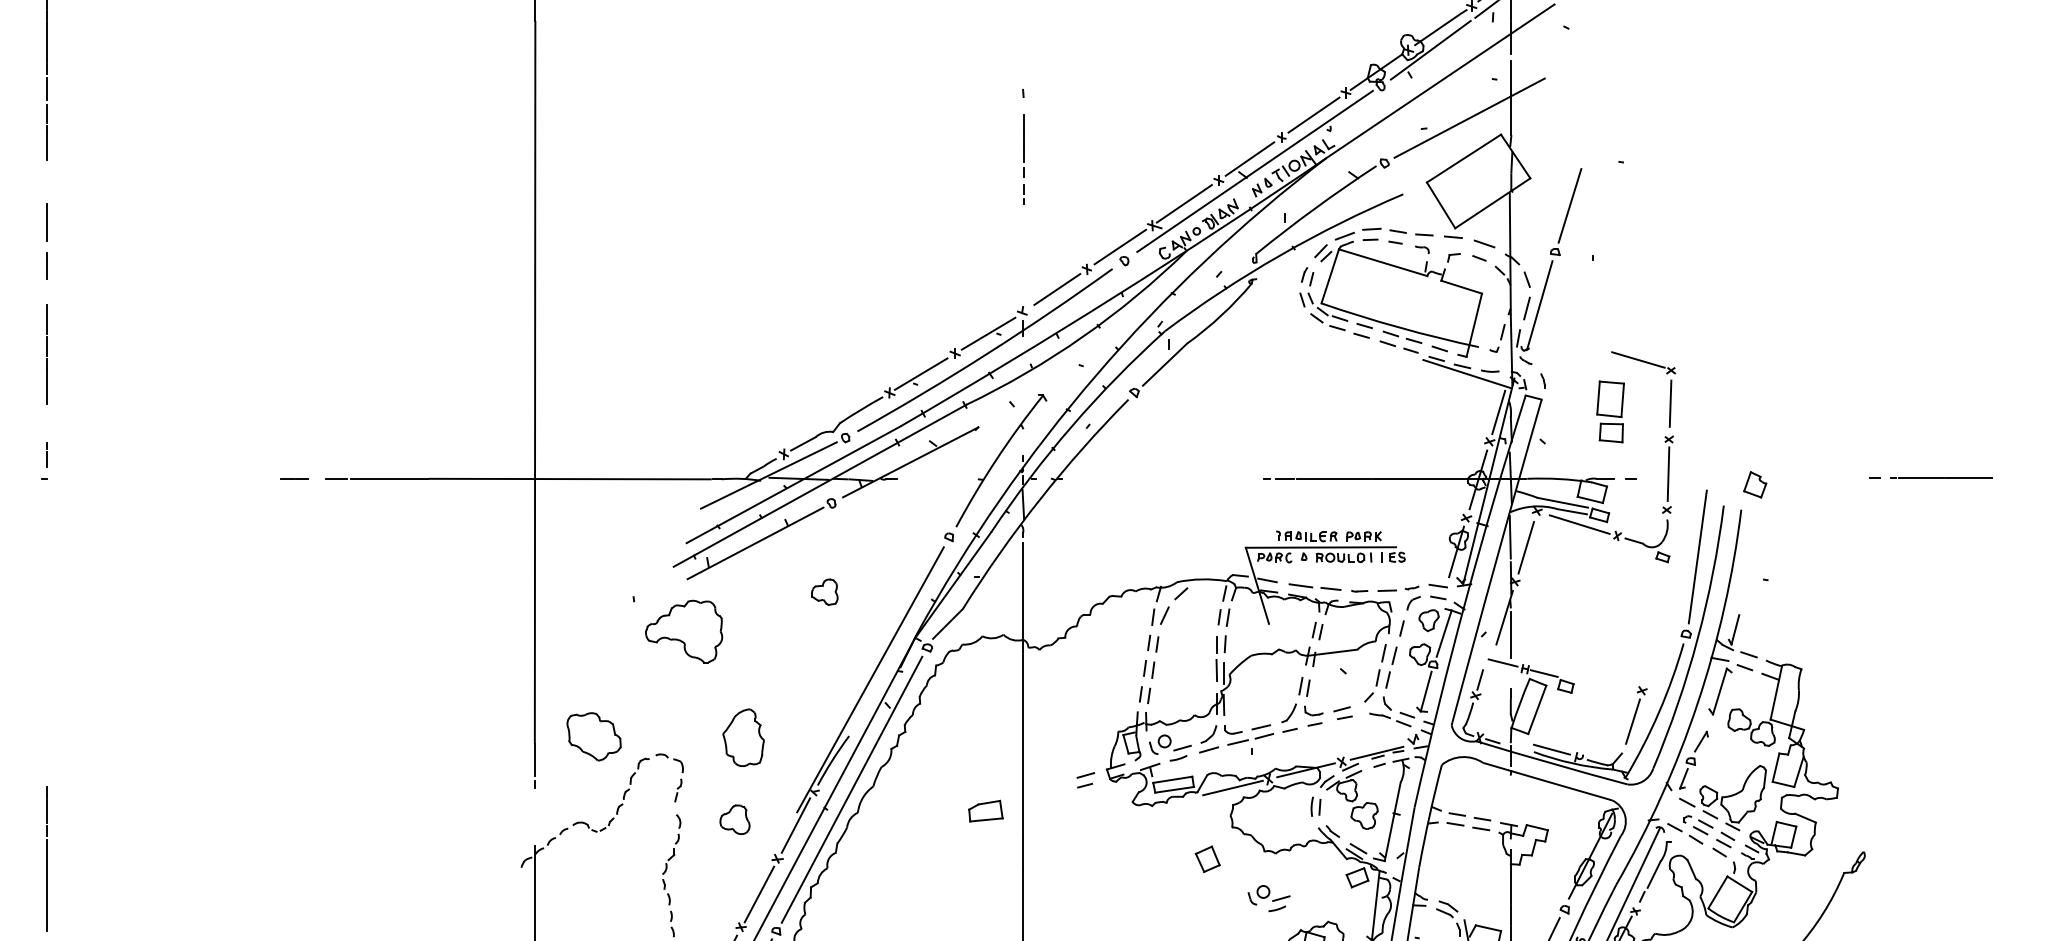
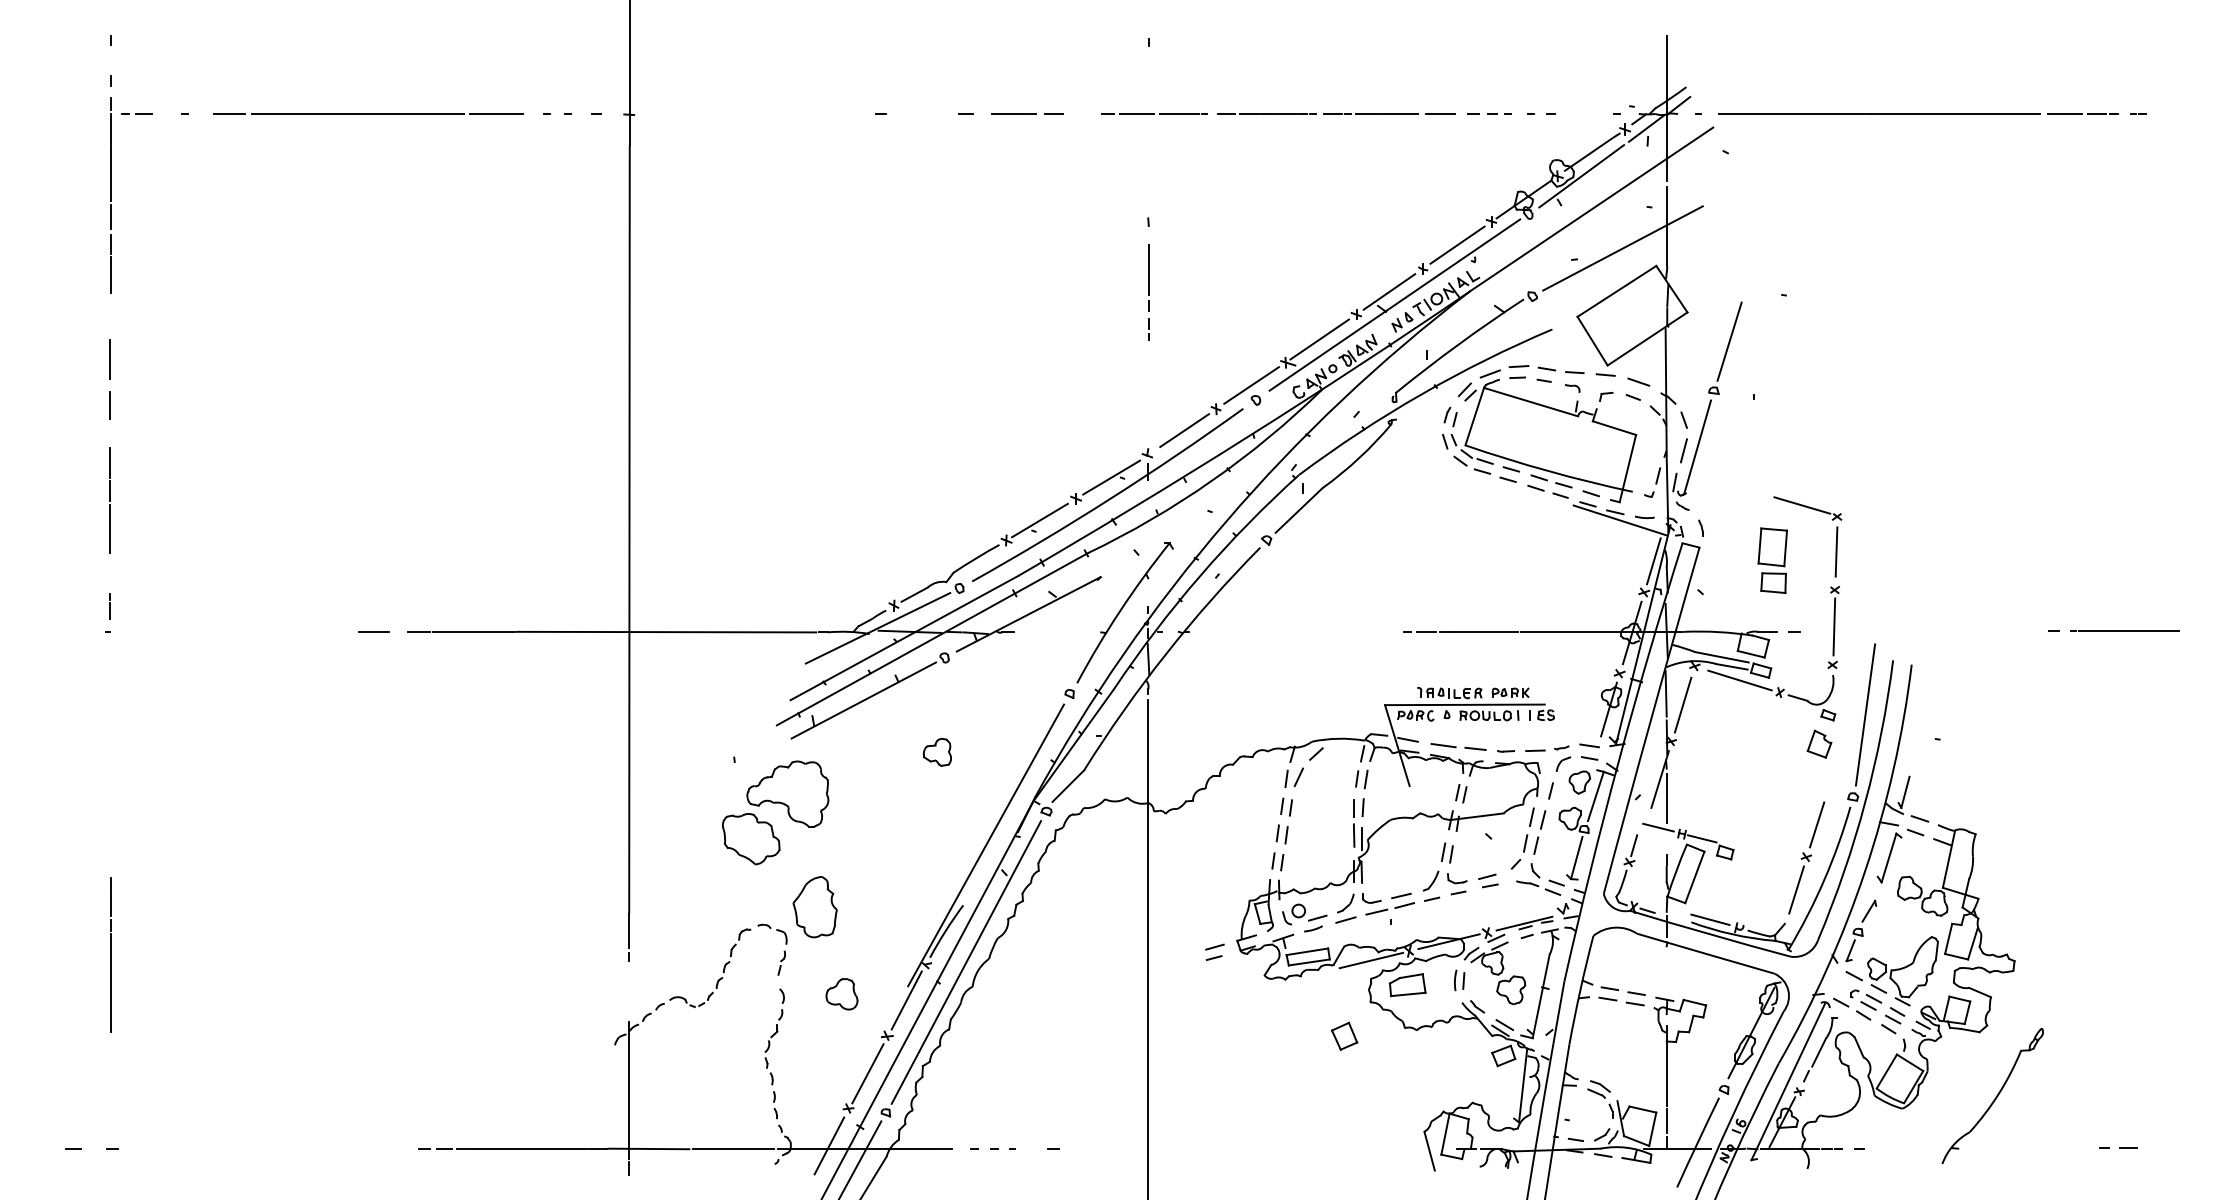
part: (1755, 484) -> (1819, 743), moved
line: (1652, 660) -> (1817, 824), added
part: (593, 737) -> (750, 839), moved
part: (743, 738) -> (814, 907), moved
part: (985, 811) -> (1407, 985), moved
line: (46, 858) -> (110, 954), moved
part: (1268, 898) -> (1409, 1077), removed

